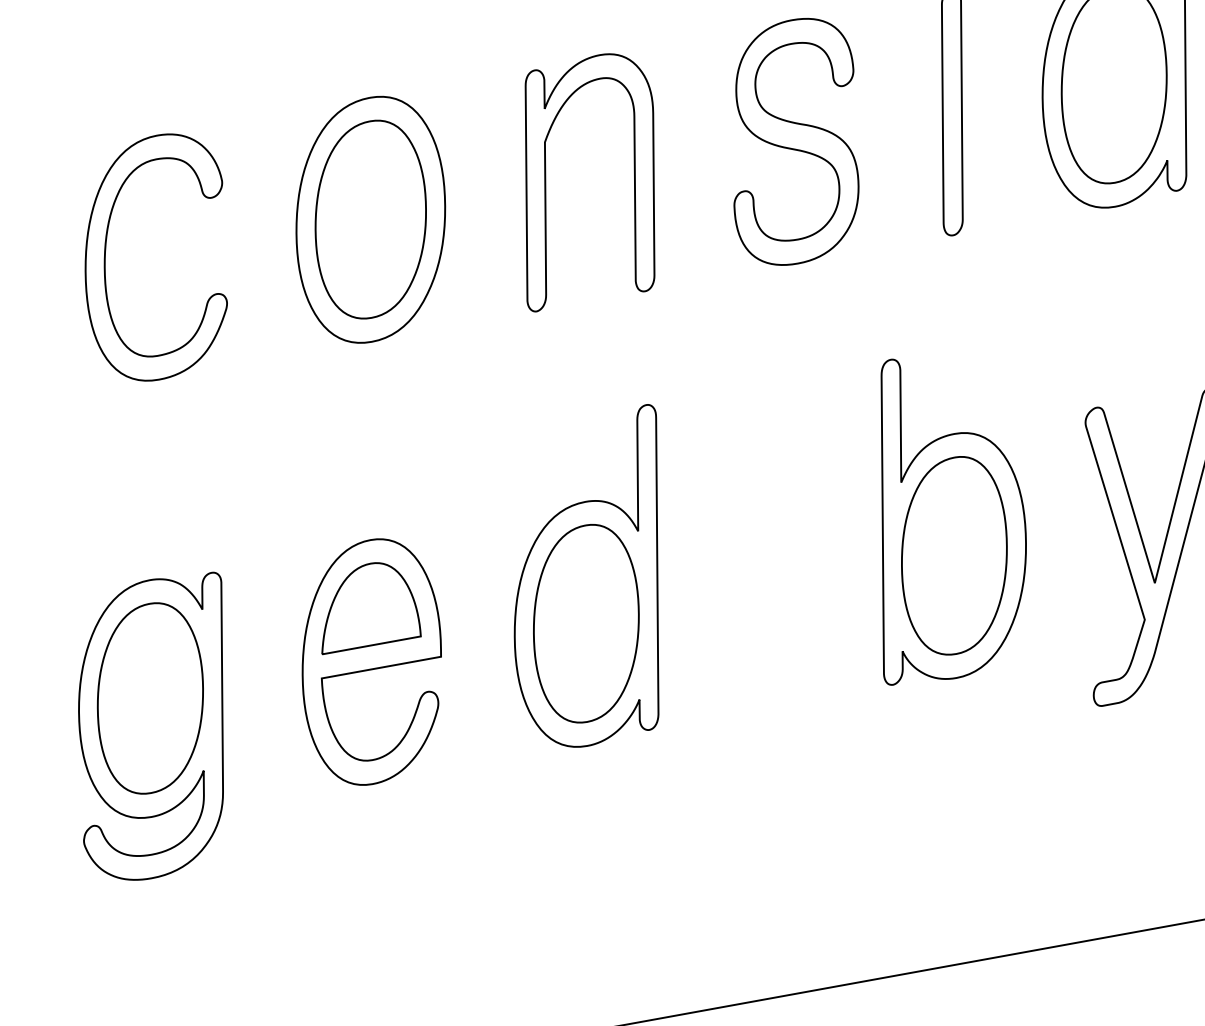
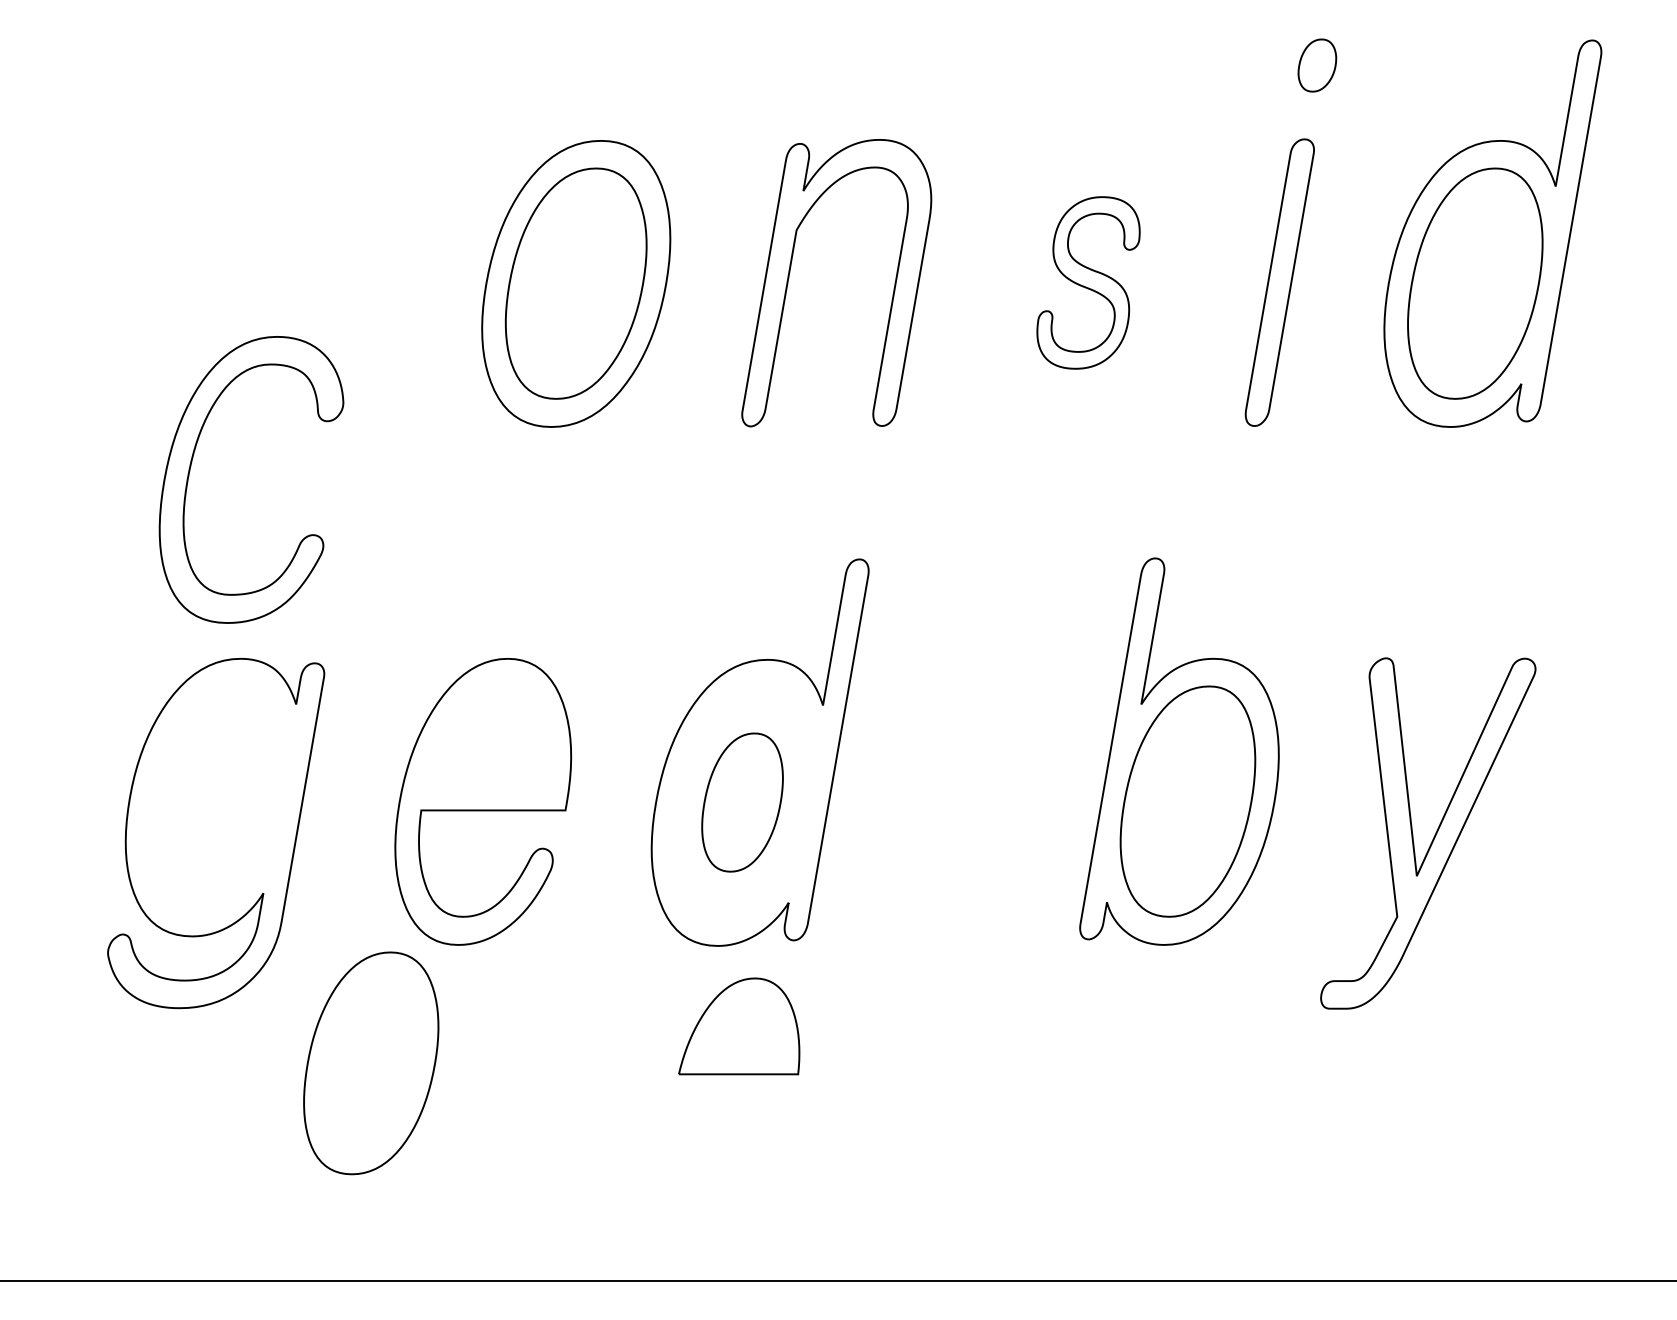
part: (794, 141) -> (1088, 282), size x0.6
part: (105, 255) -> (191, 466), moved
part: (365, 605) -> (739, 1026), moved
part: (586, 623) -> (742, 802), size x0.6
part: (150, 698) -> (371, 1063), moved

